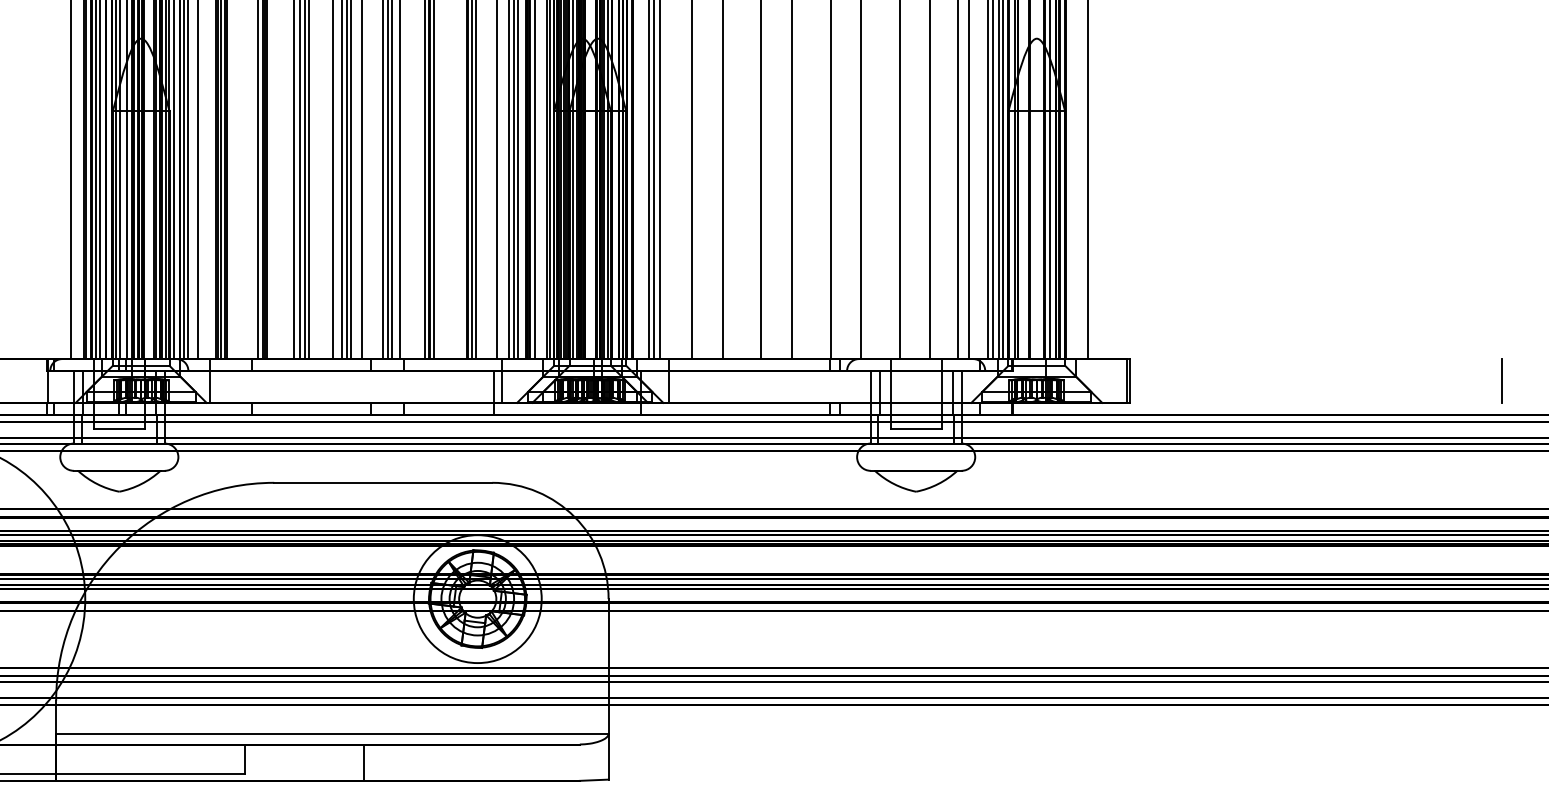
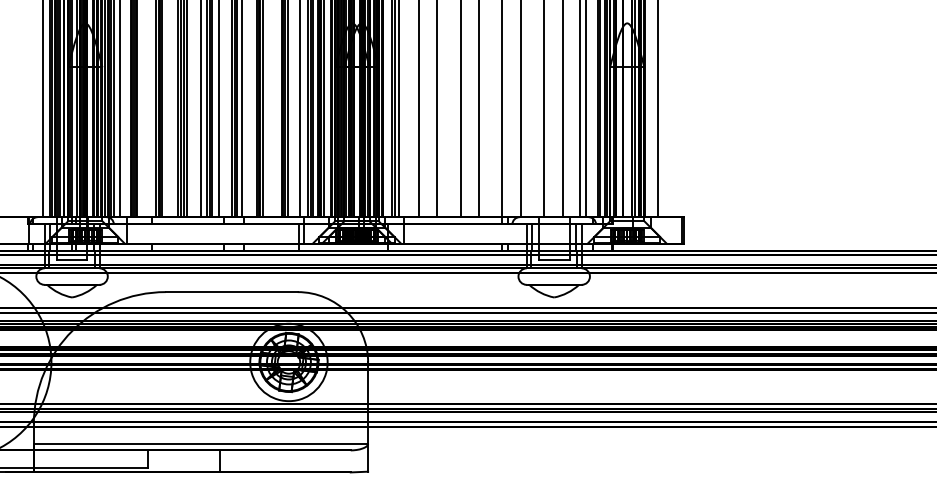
line: (1501, 381) -> (908, 230), removed

